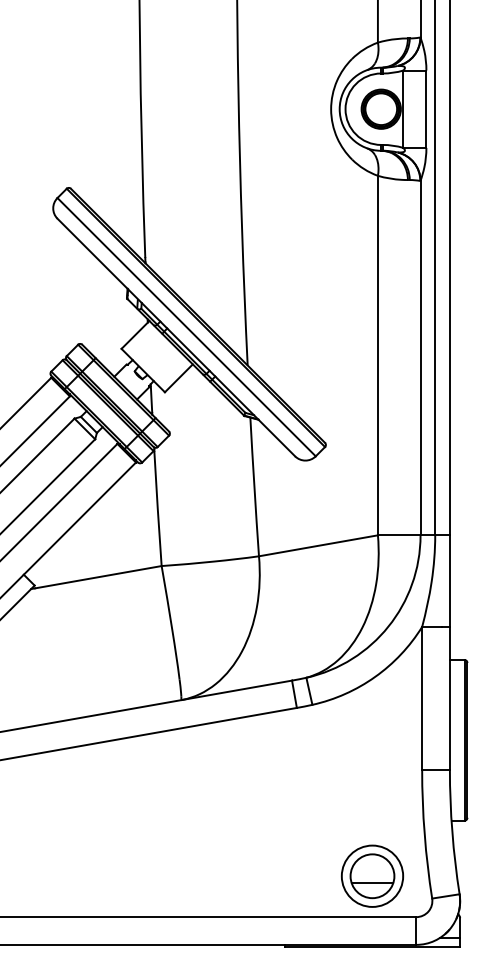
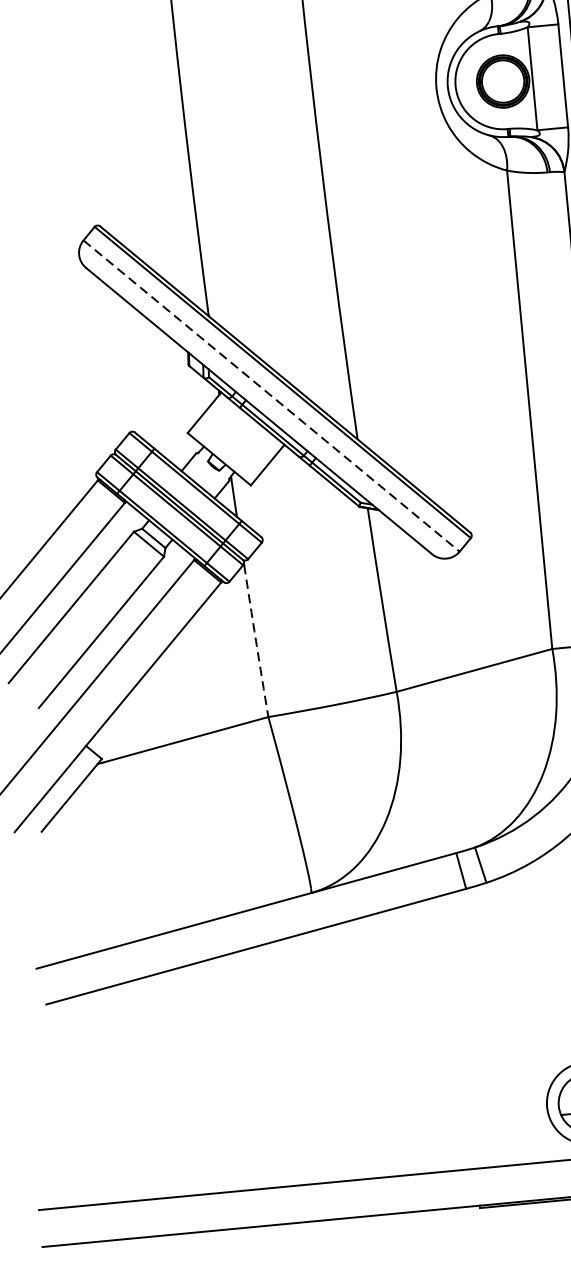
line: (186, 327) -> (271, 396), solid -> dashed
arc: (157, 508) -> (255, 640), solid -> dashed

